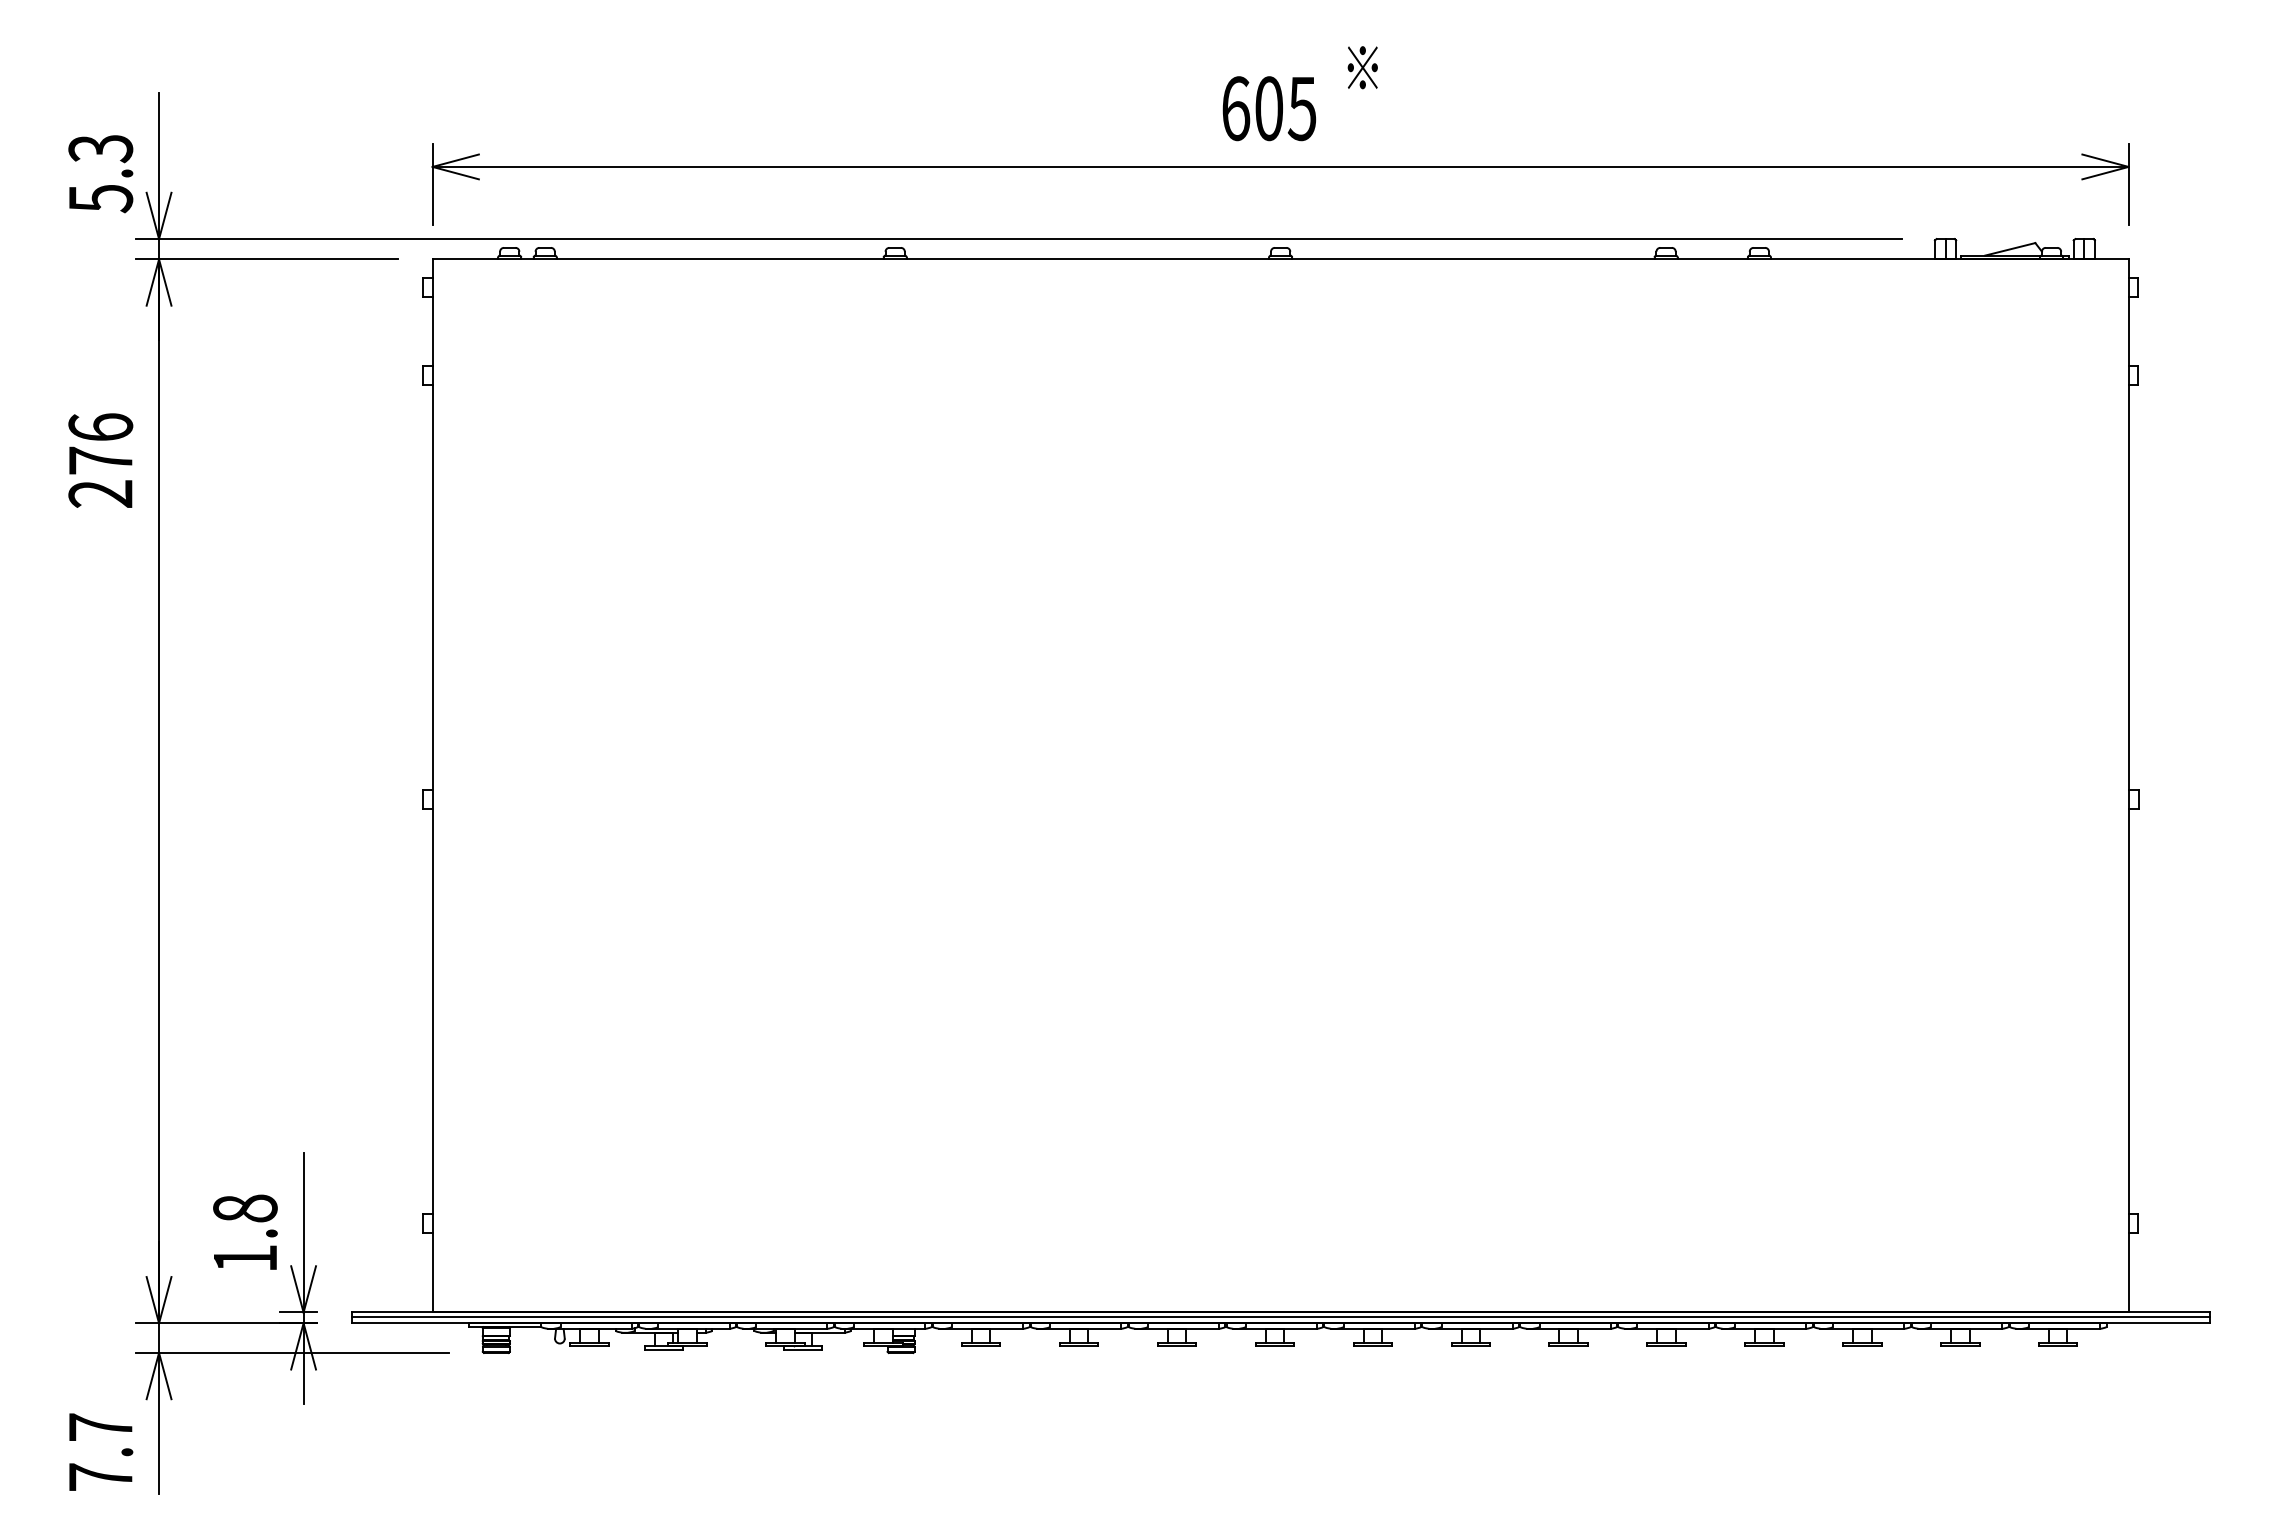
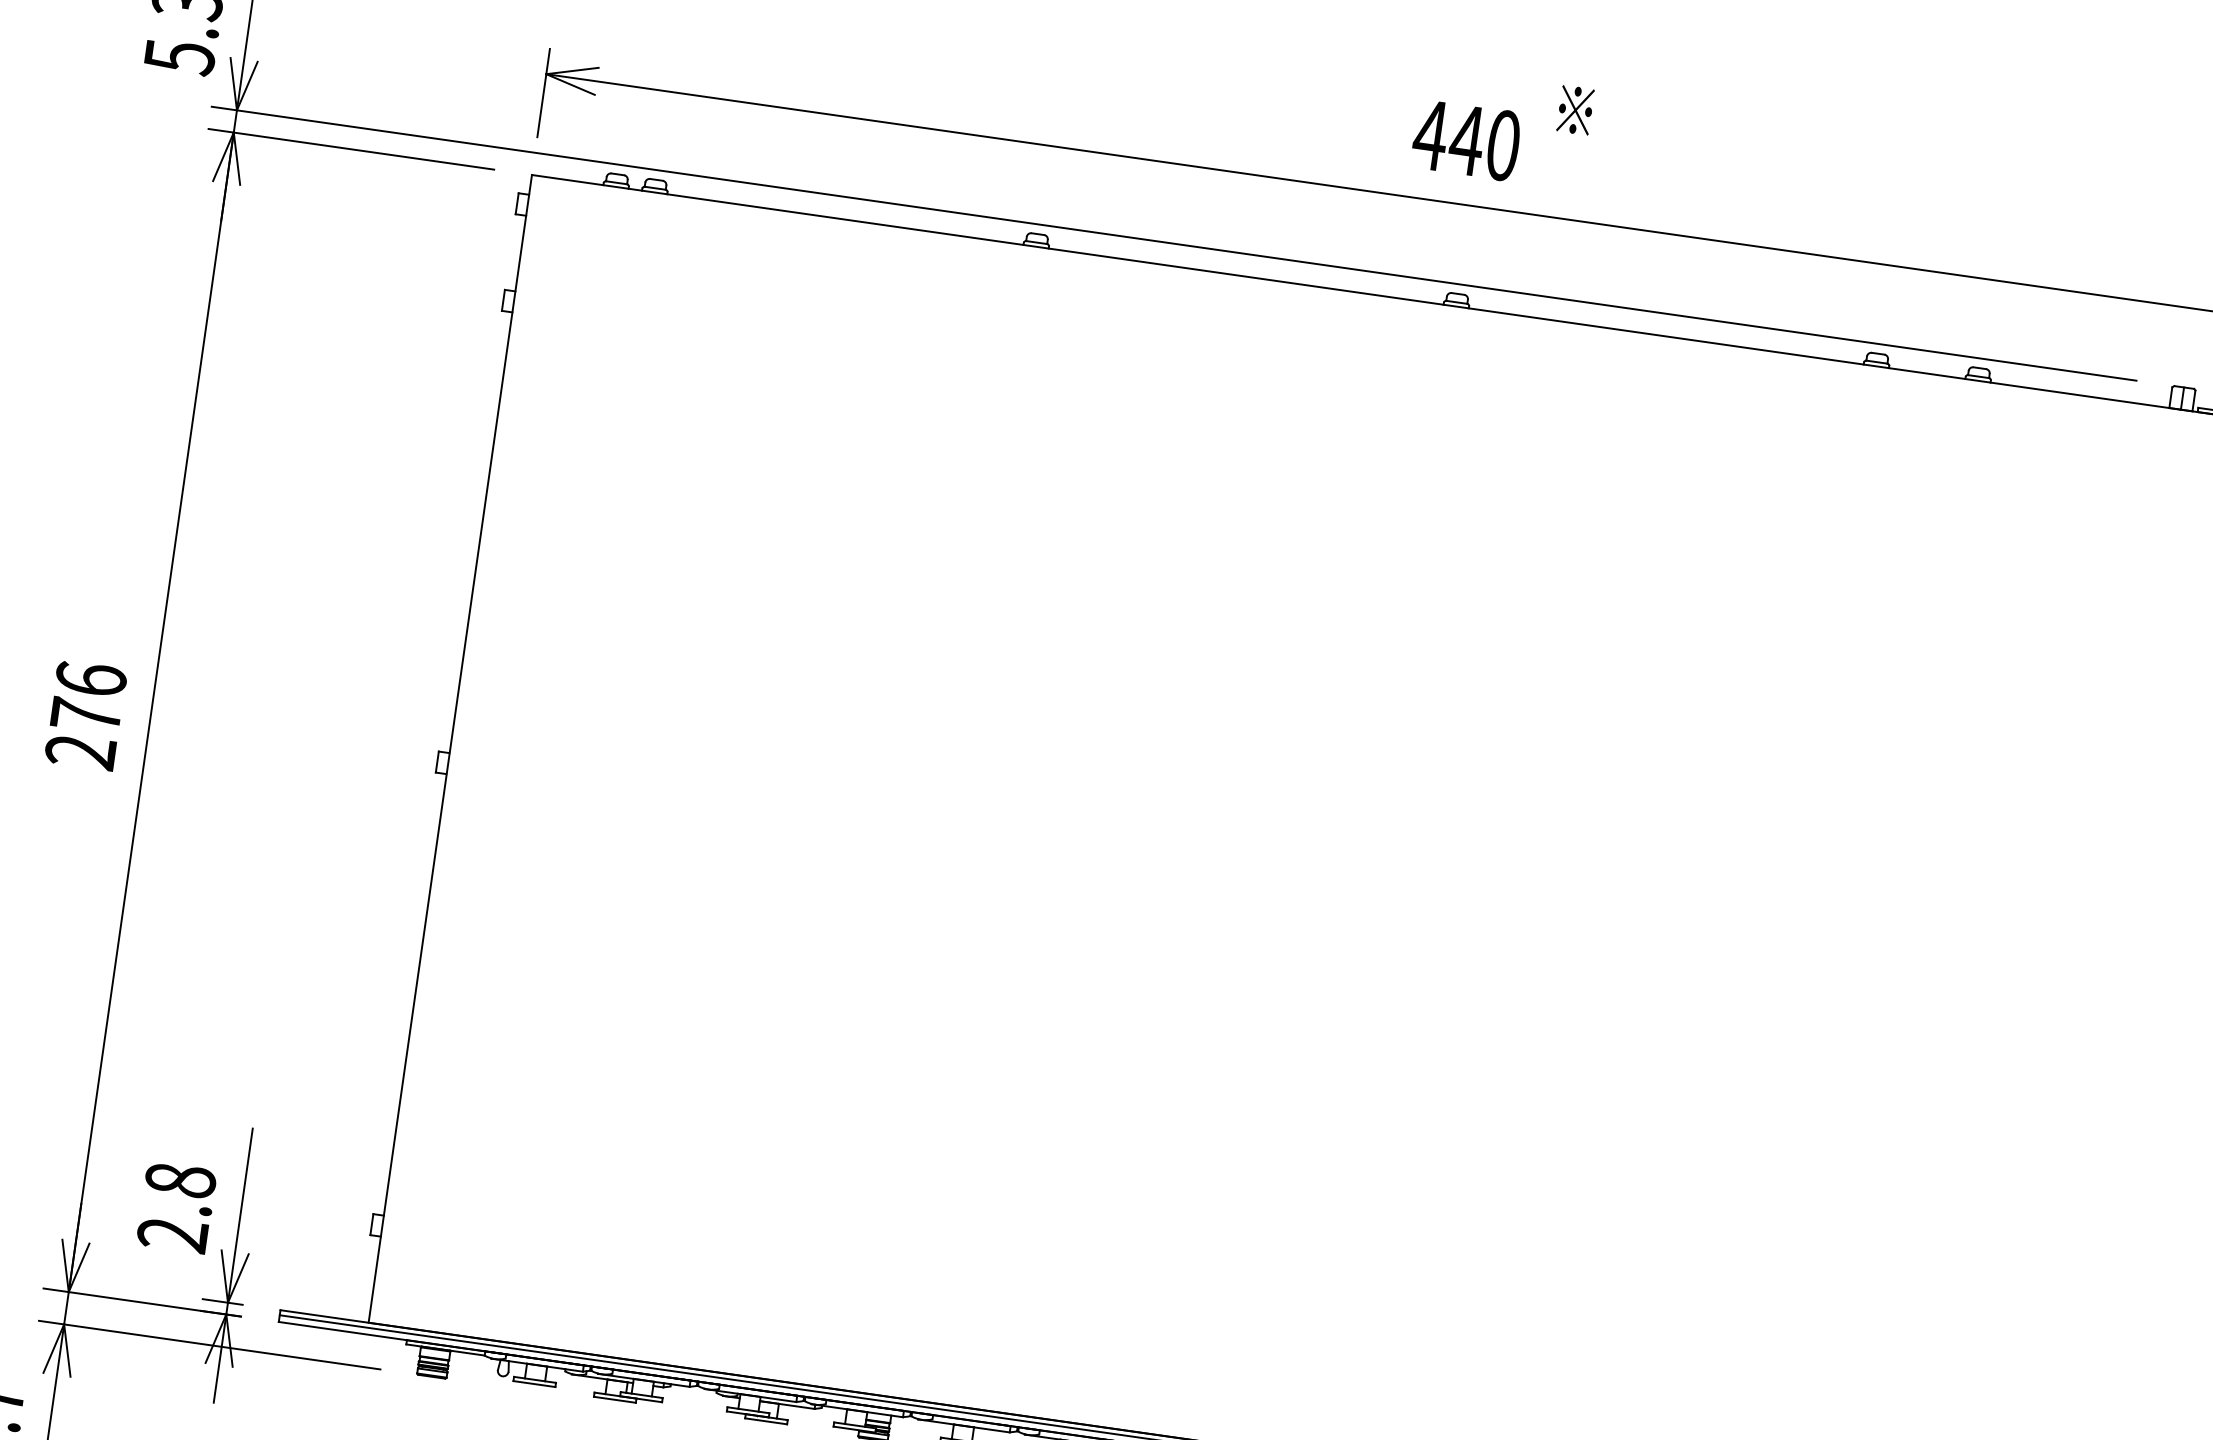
text: (1268, 108) -> (1466, 140), 605 -> 440
text: (100, 460) -> (85, 715), moved
text: (244, 1258) -> (171, 1234), 1.8 -> 2.8

